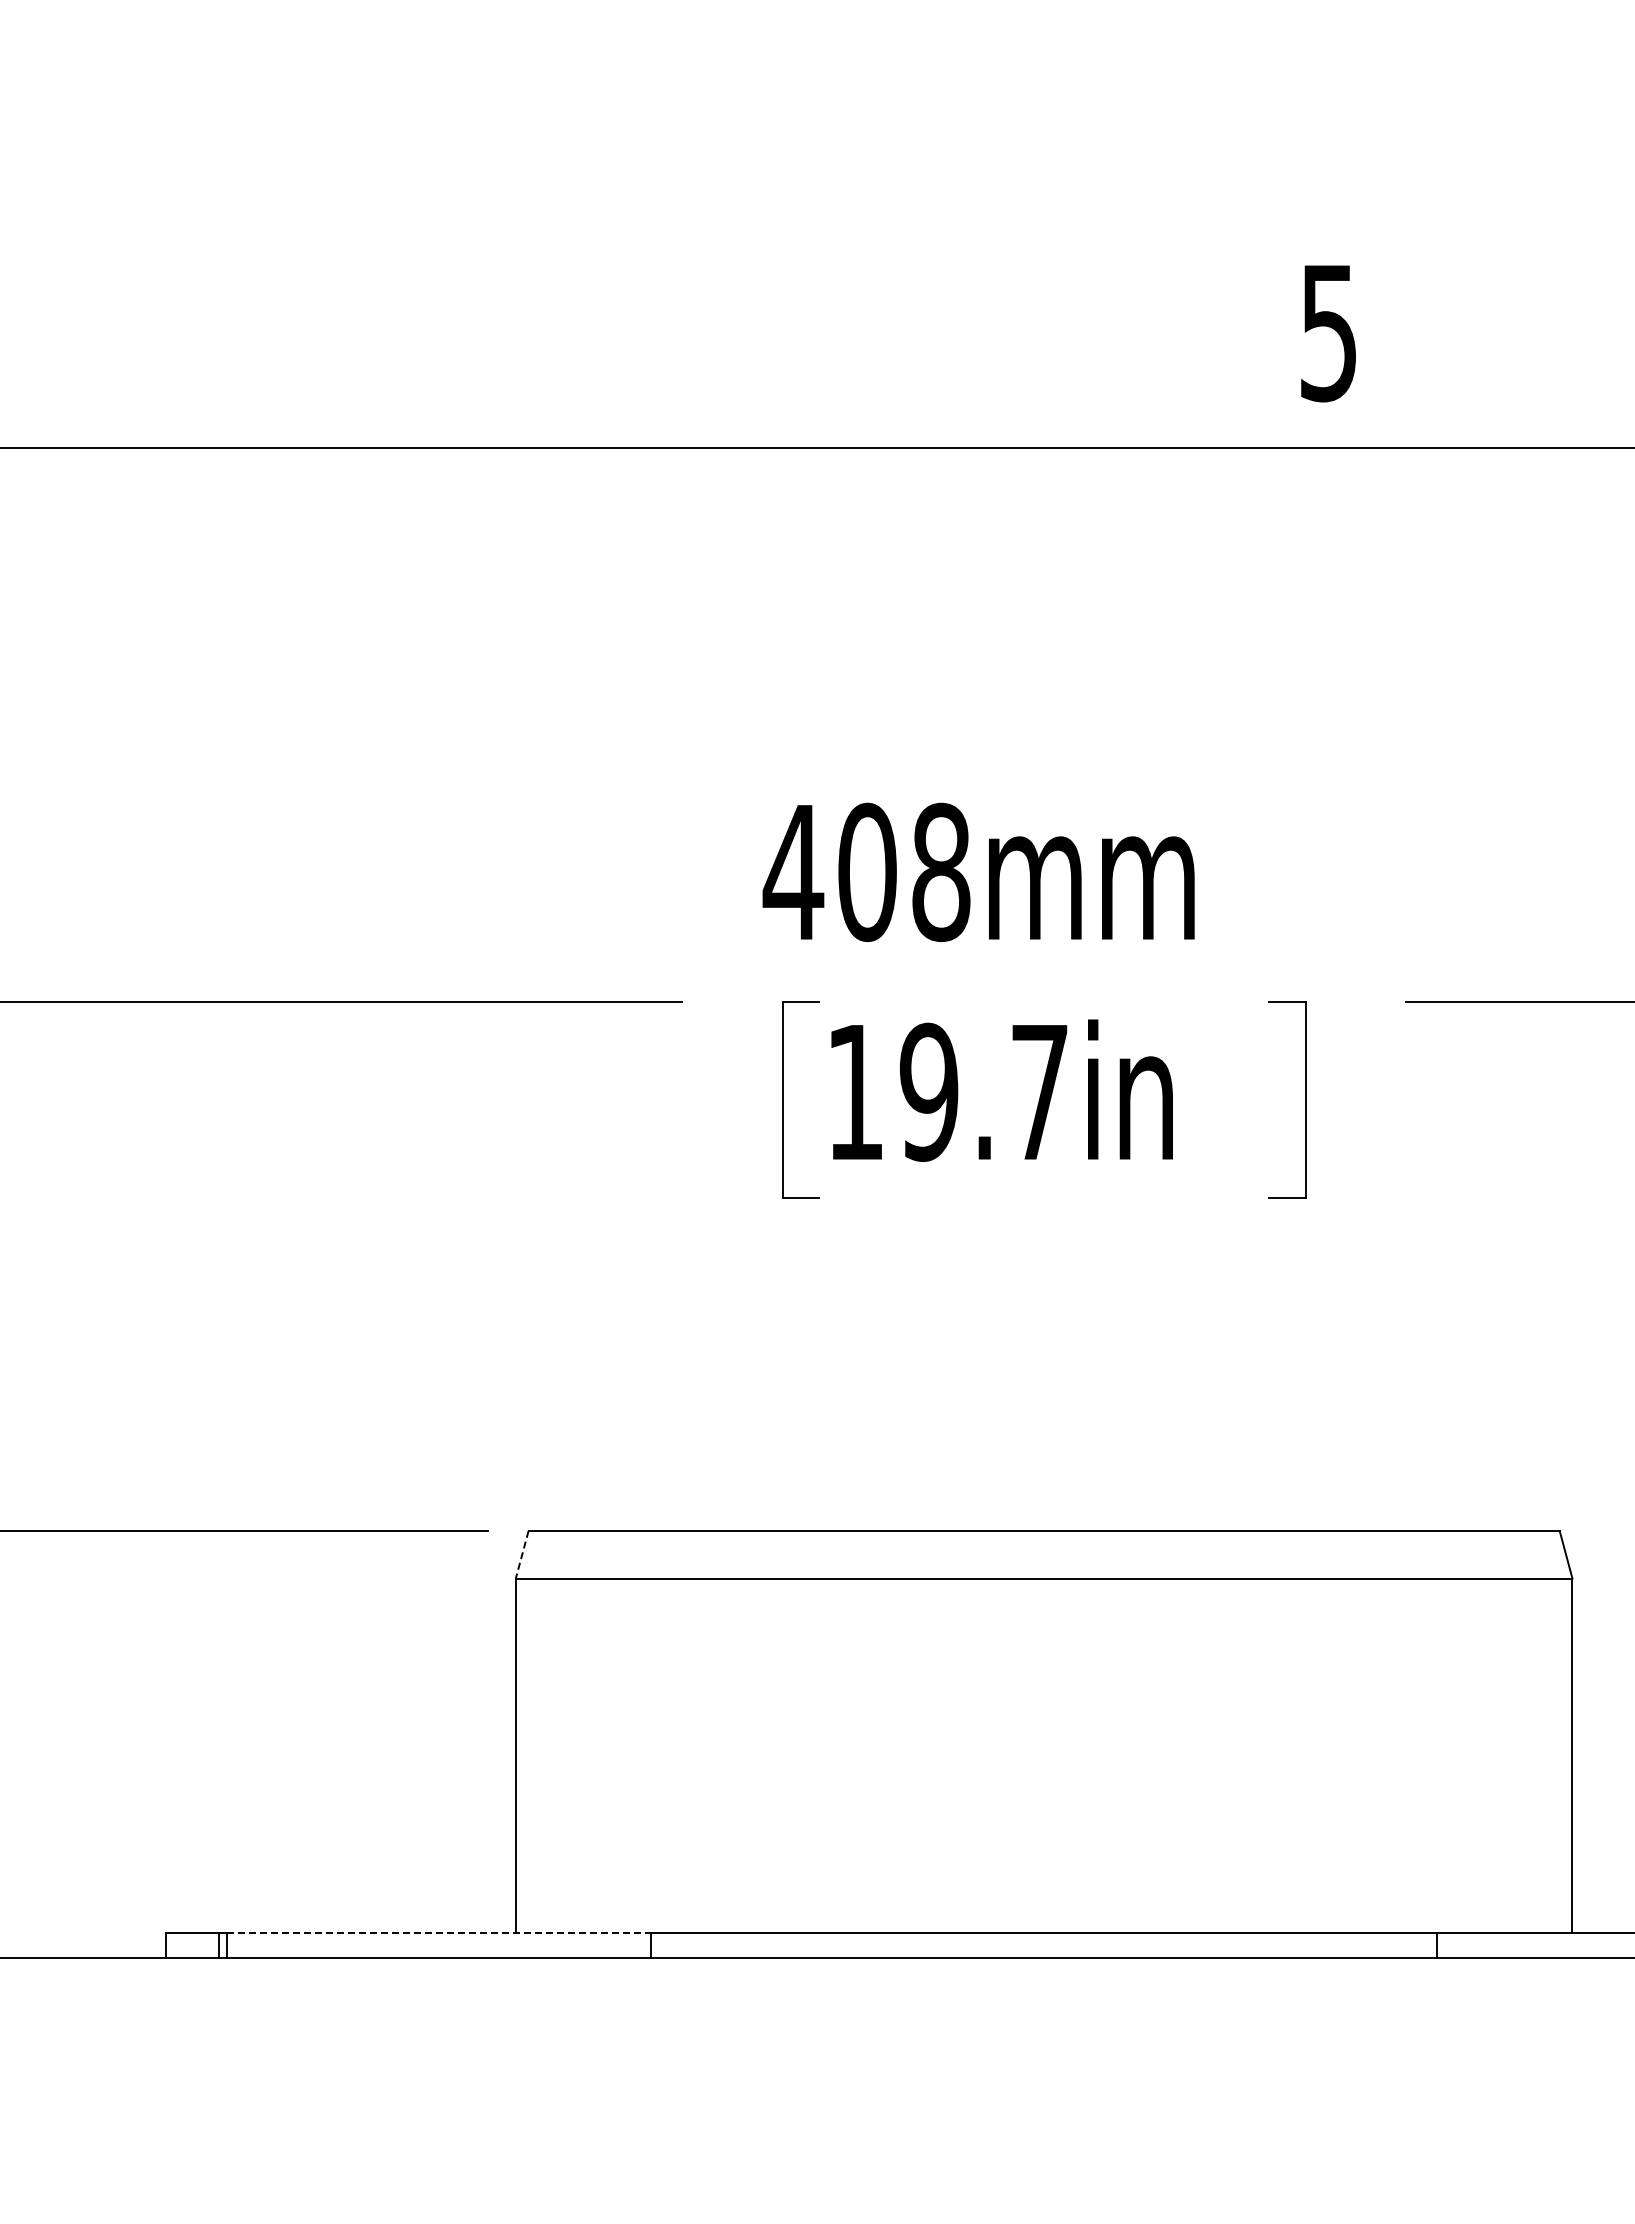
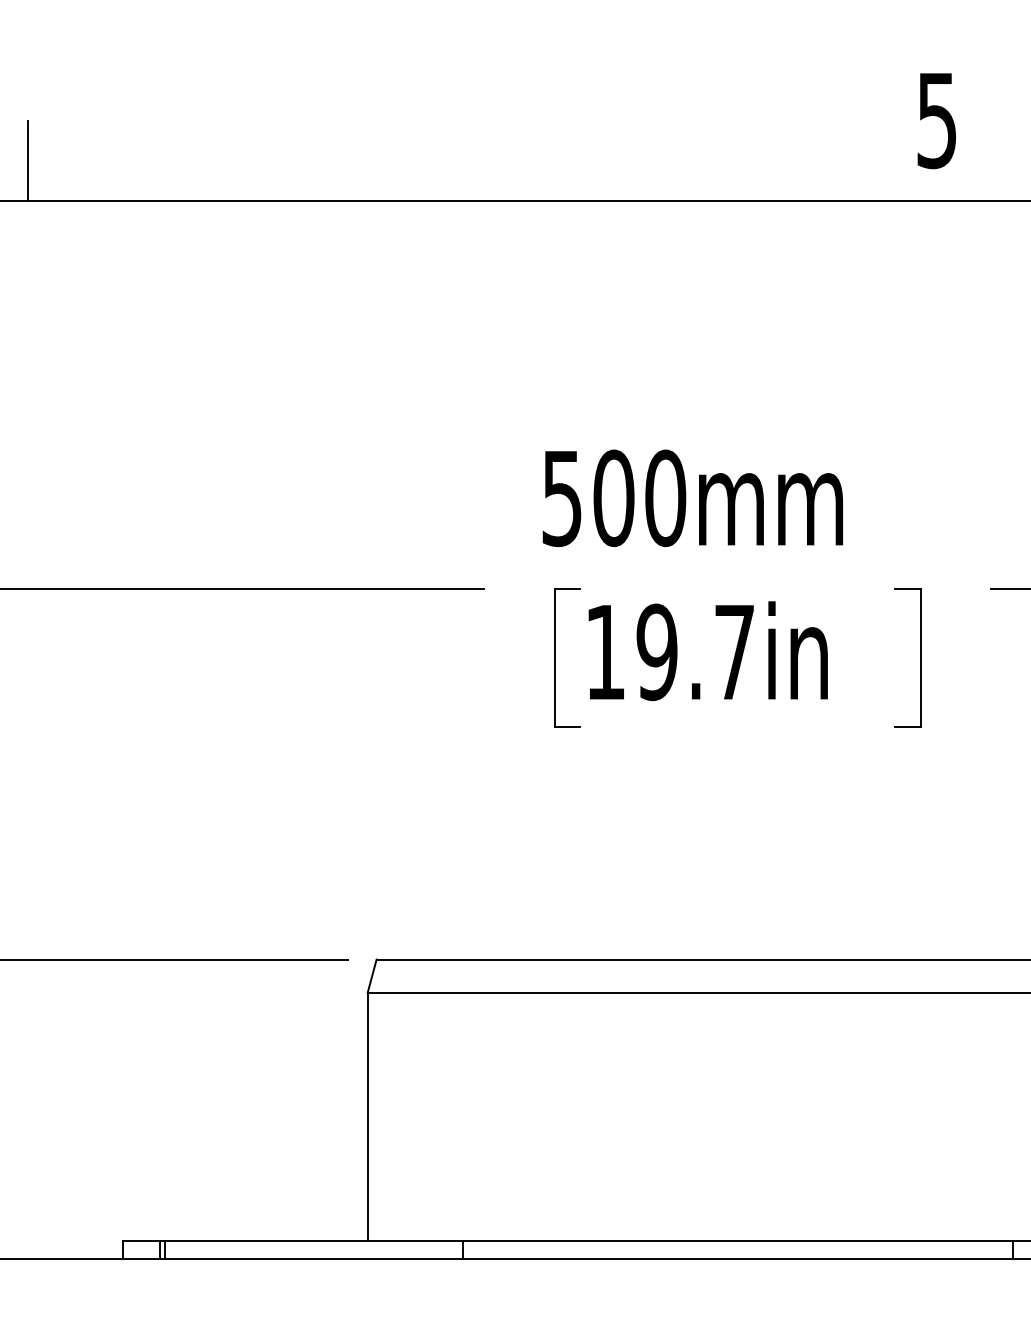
line: (31, 391) -> (28, 161), added
text: (866, 872) -> (613, 498), 408mm -> 500mm
line: (522, 1554) -> (372, 975), dashed -> solid
line: (439, 1932) -> (314, 1240), dashed -> solid

